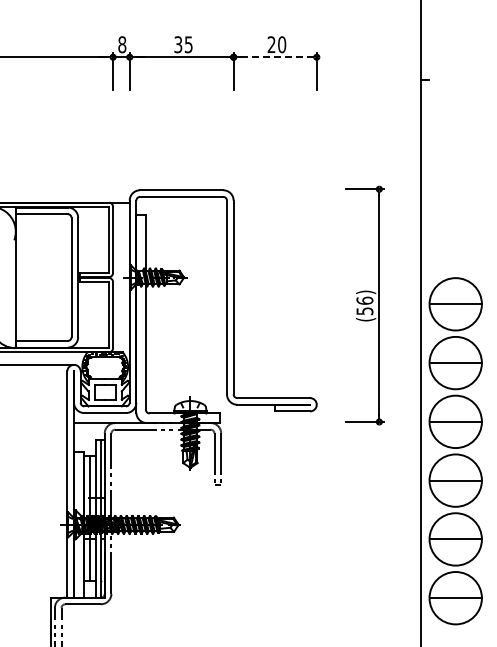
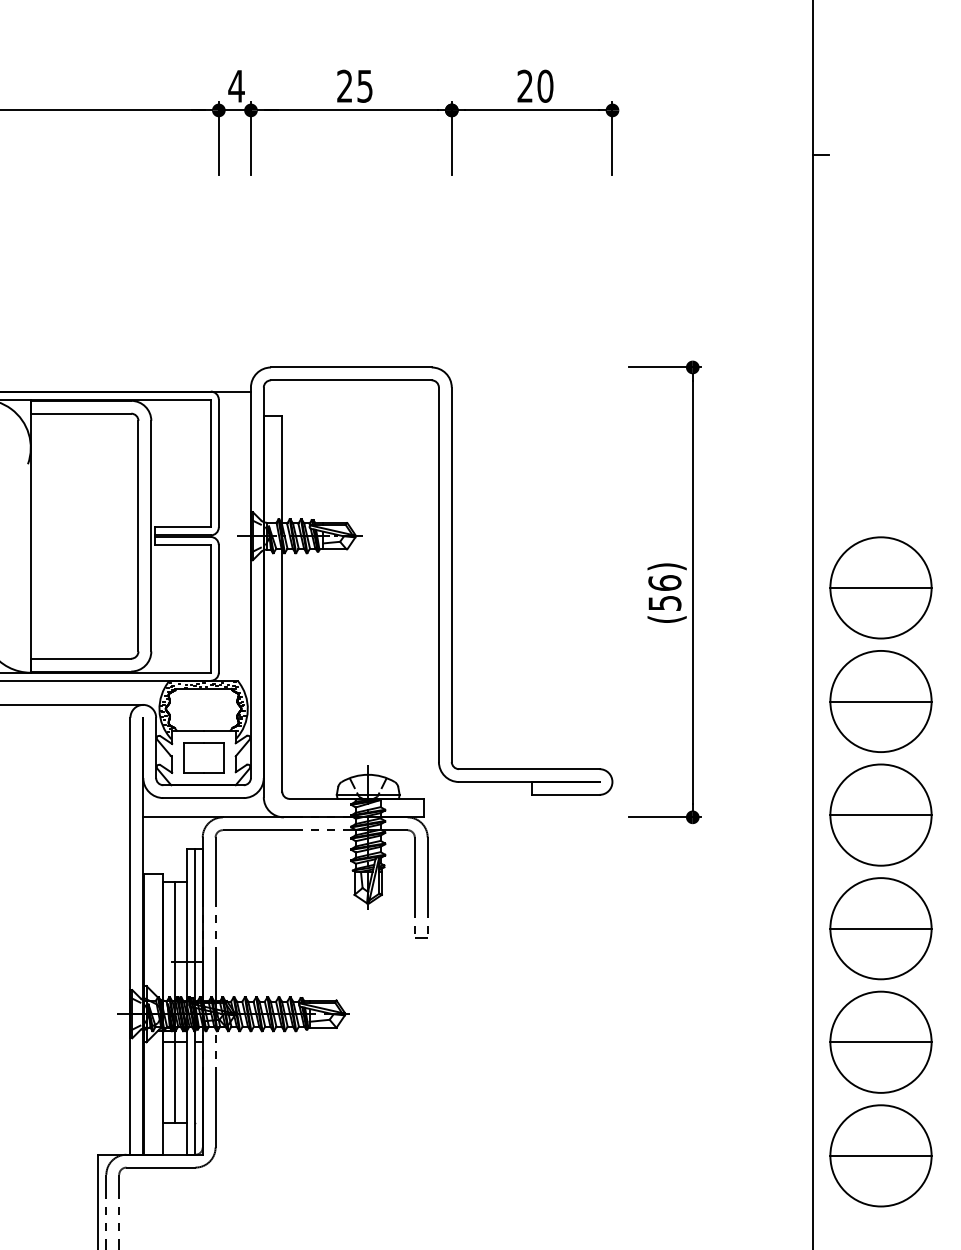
text: (122, 44) -> (236, 85), 8 -> 4
text: (178, 44) -> (345, 85), 35 -> 25
line: (275, 57) -> (532, 110), dashed -> solid
part: (364, 305) -> (664, 592), moved

